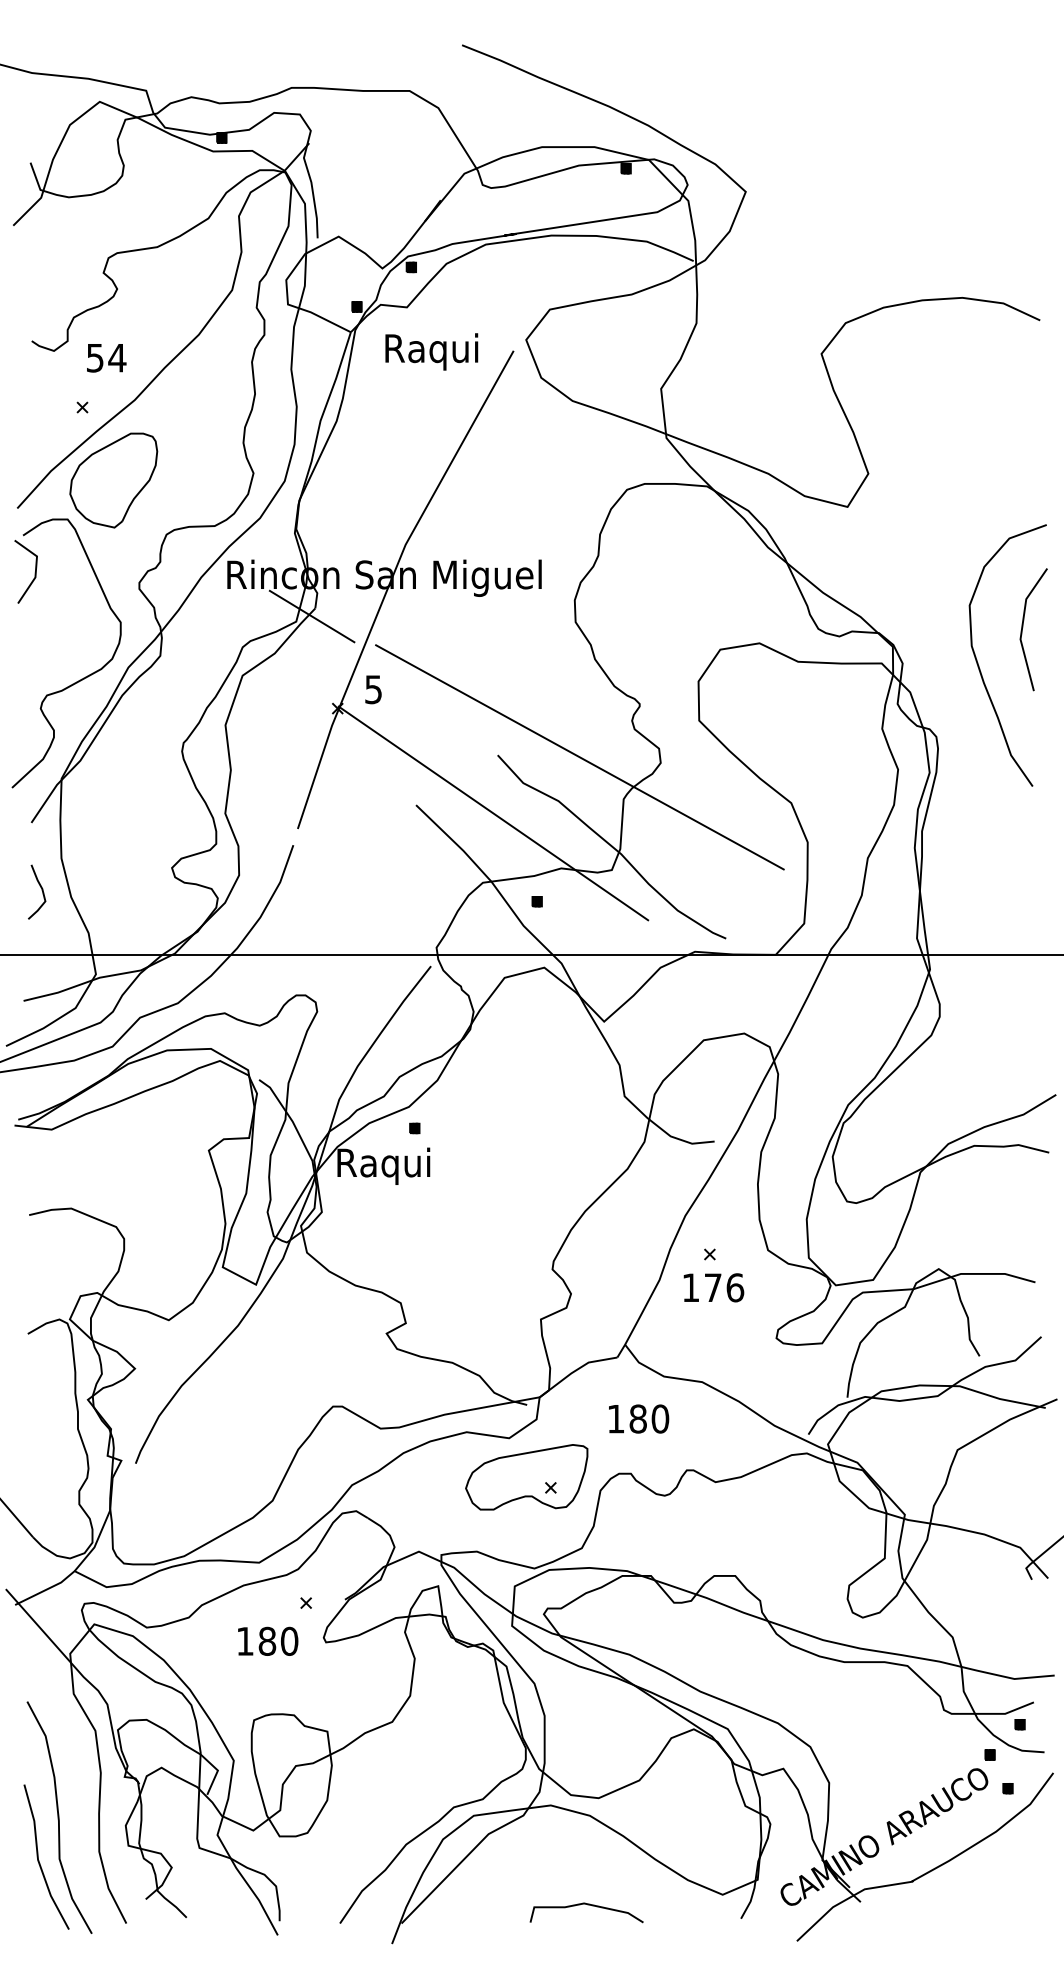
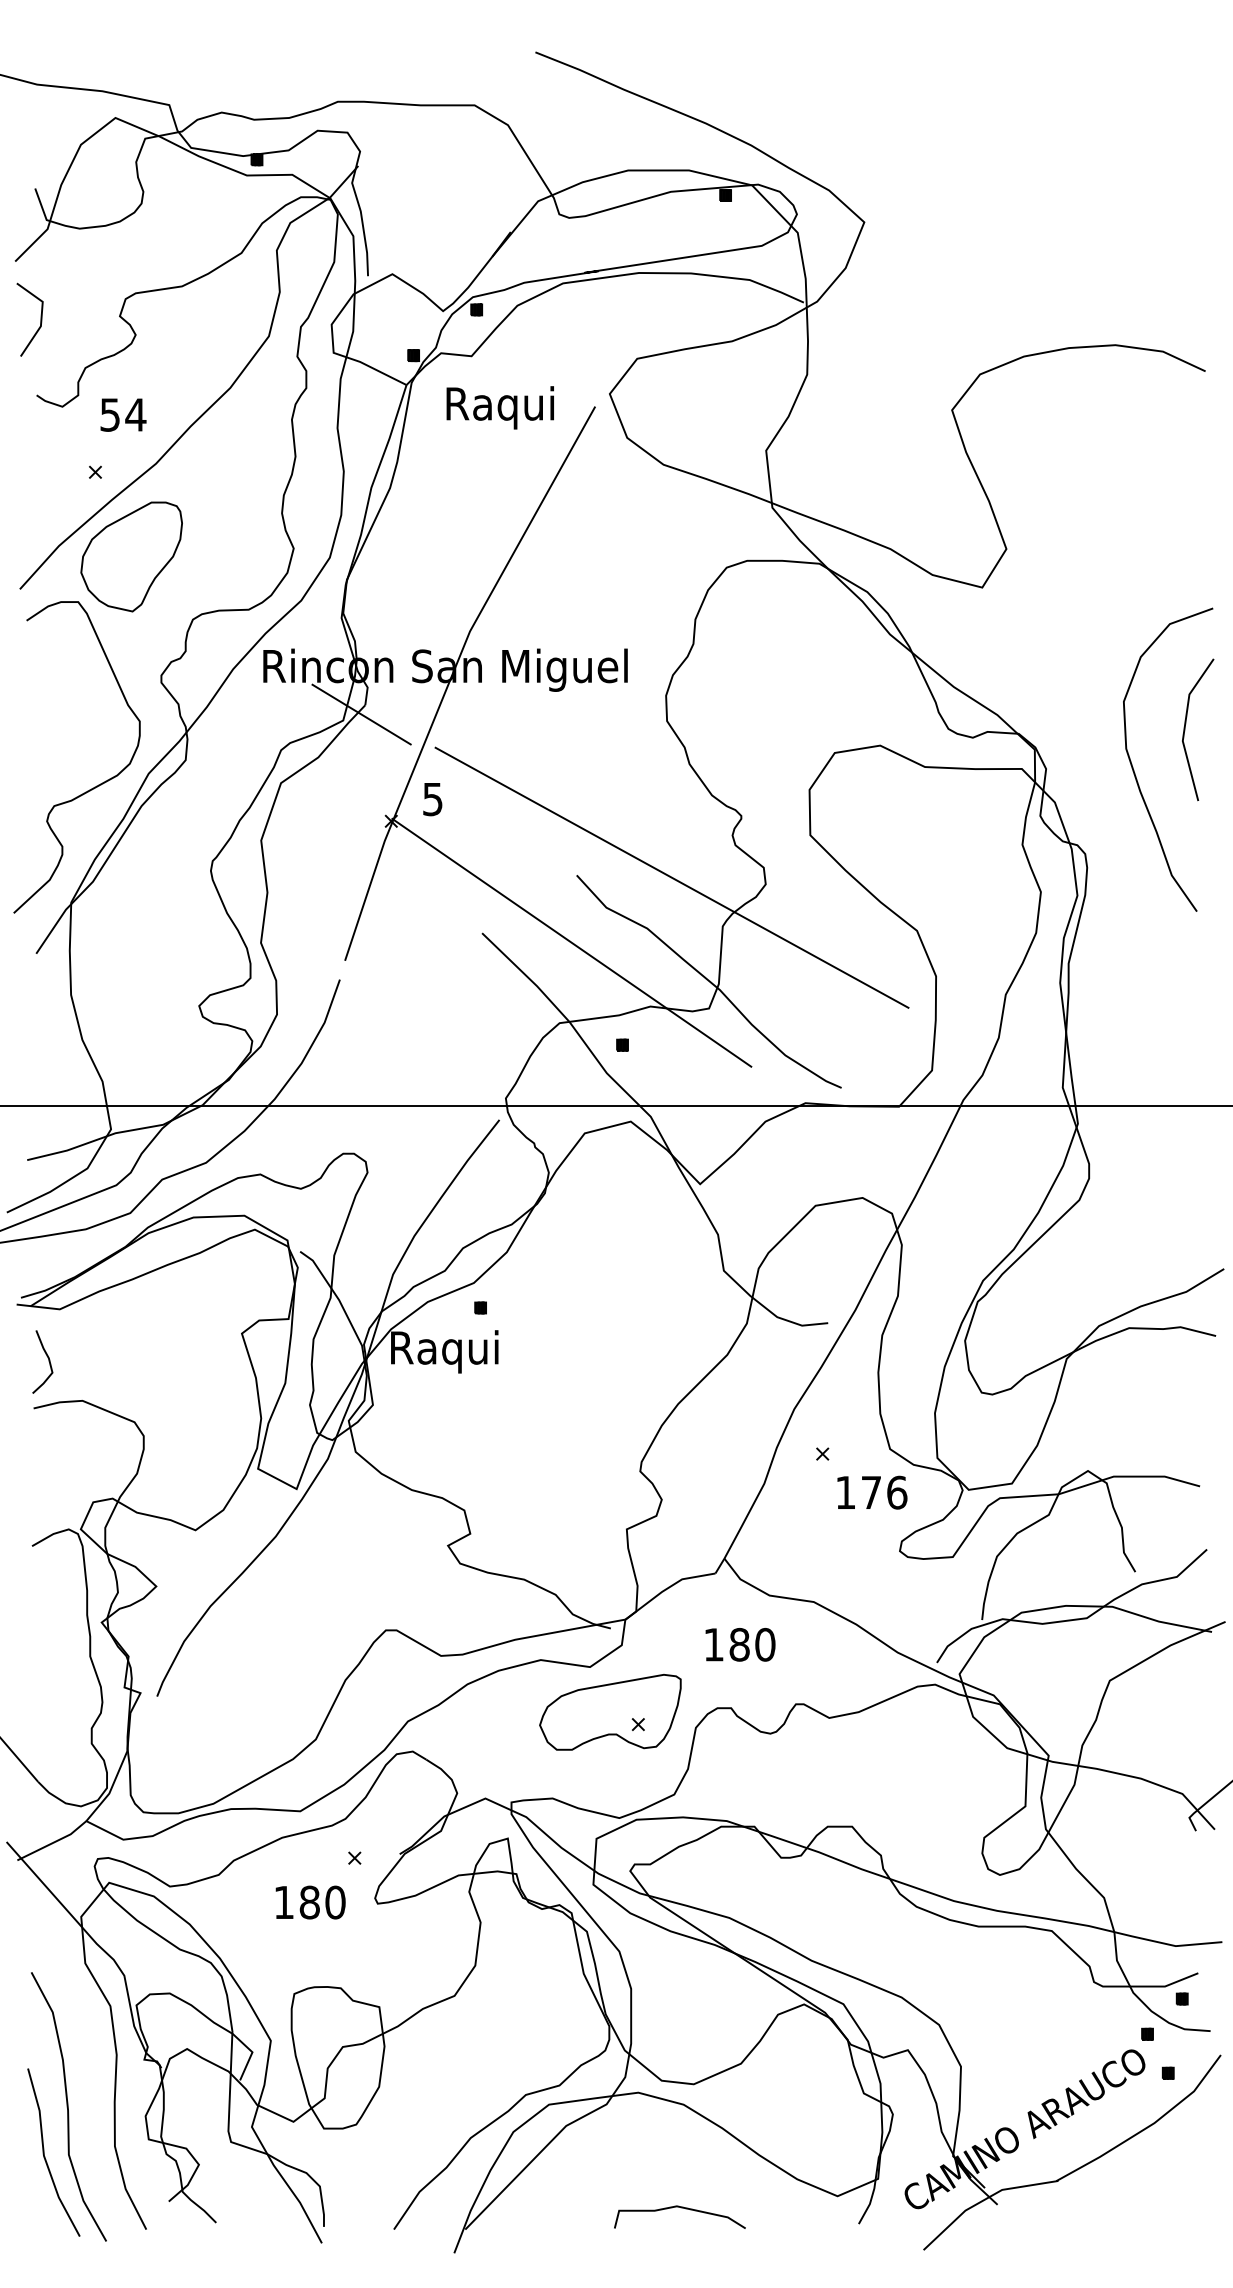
line: (35, 571) -> (40, 319), moved
curve: (41, 889) -> (47, 1358), moved
text: (714, 1287) -> (872, 1492), moved

